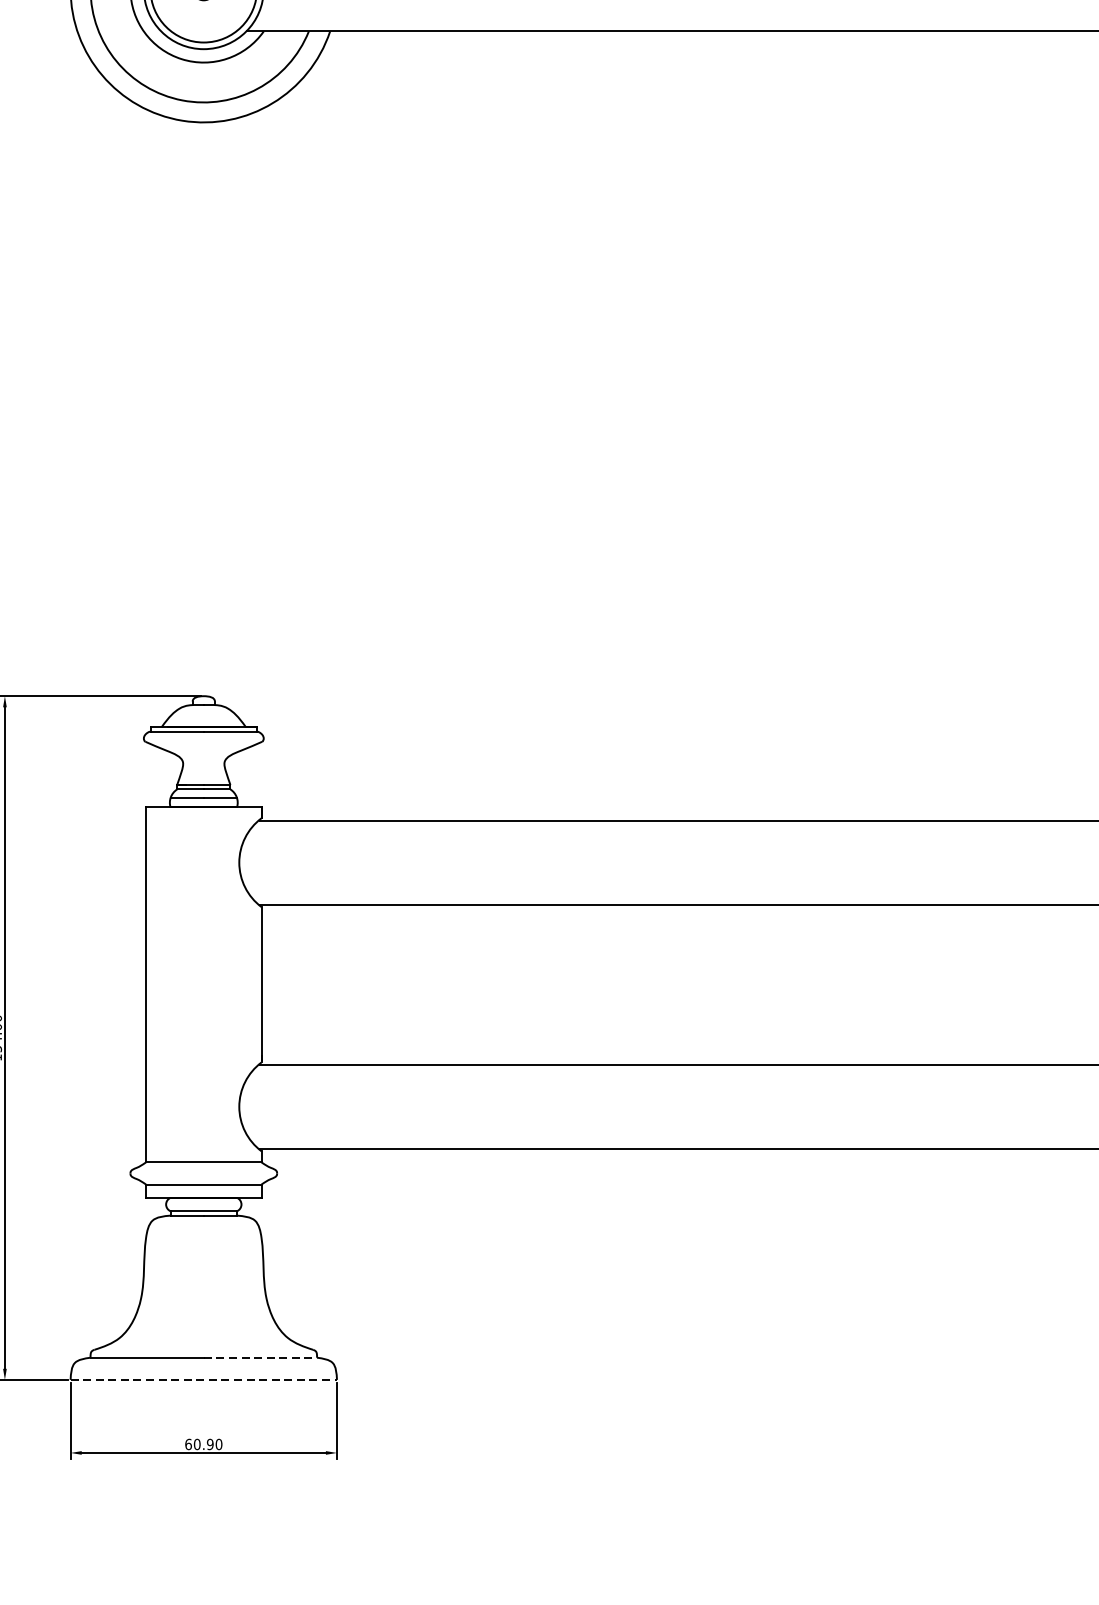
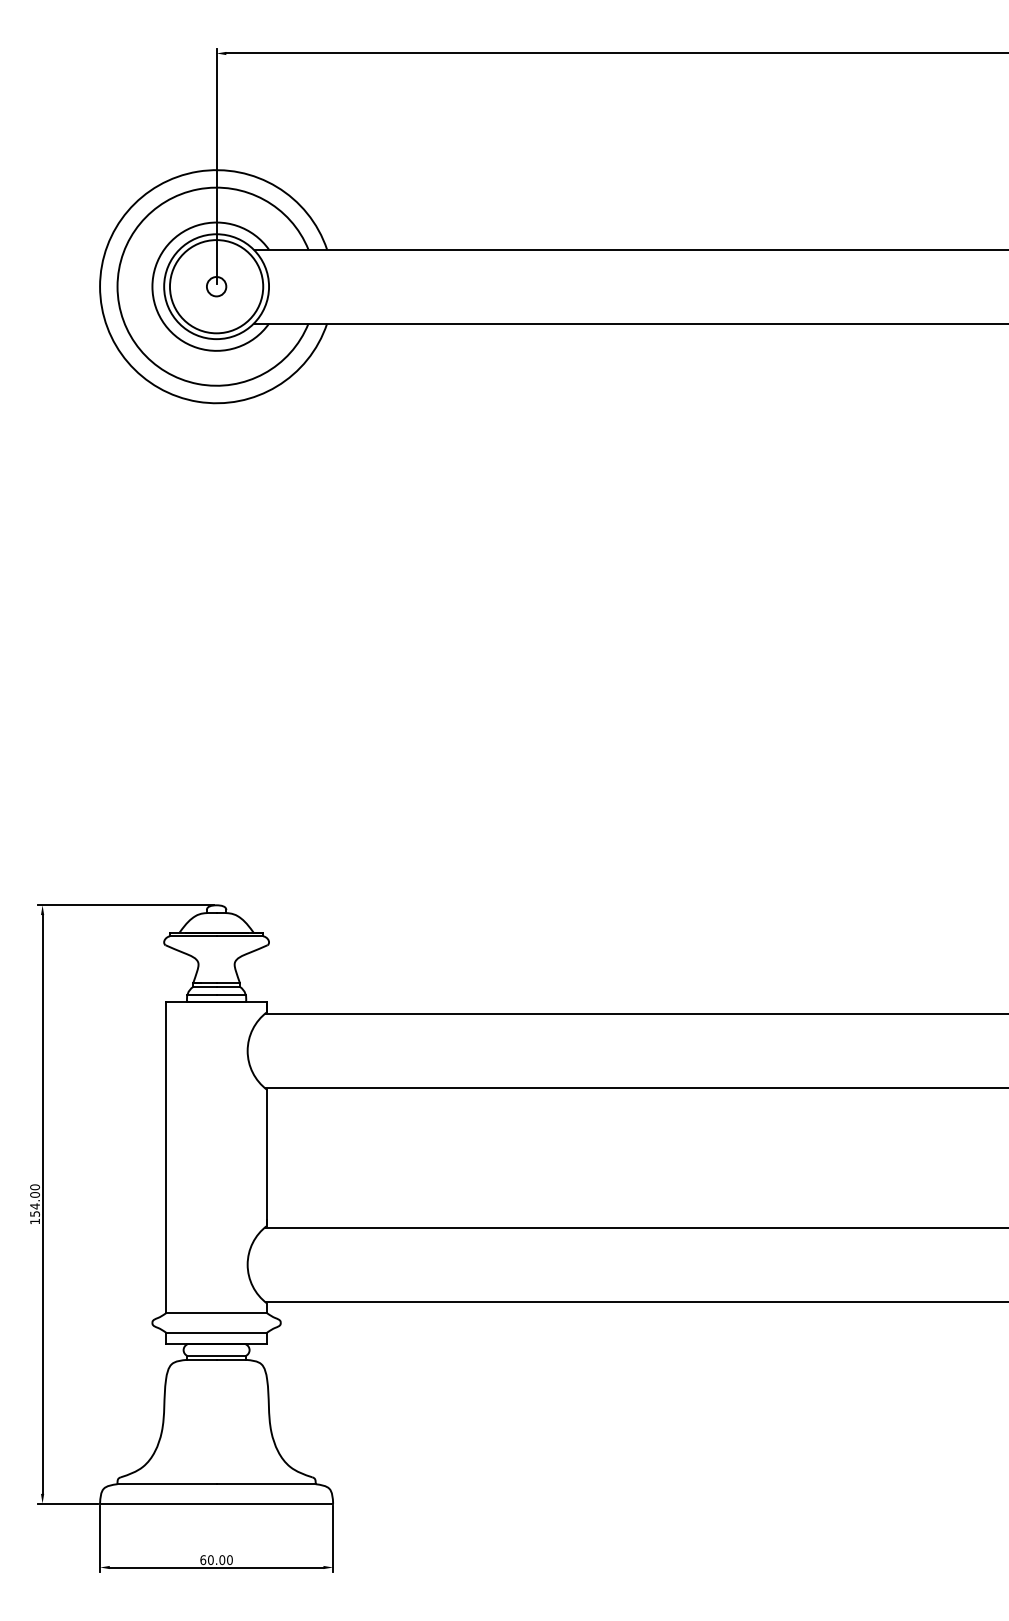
line: (260, 1358) -> (266, 1484), dashed -> solid
line: (203, 1379) -> (216, 1503), dashed -> solid
text: (209, 1443) -> (221, 1559), 60.90 -> 60.00

